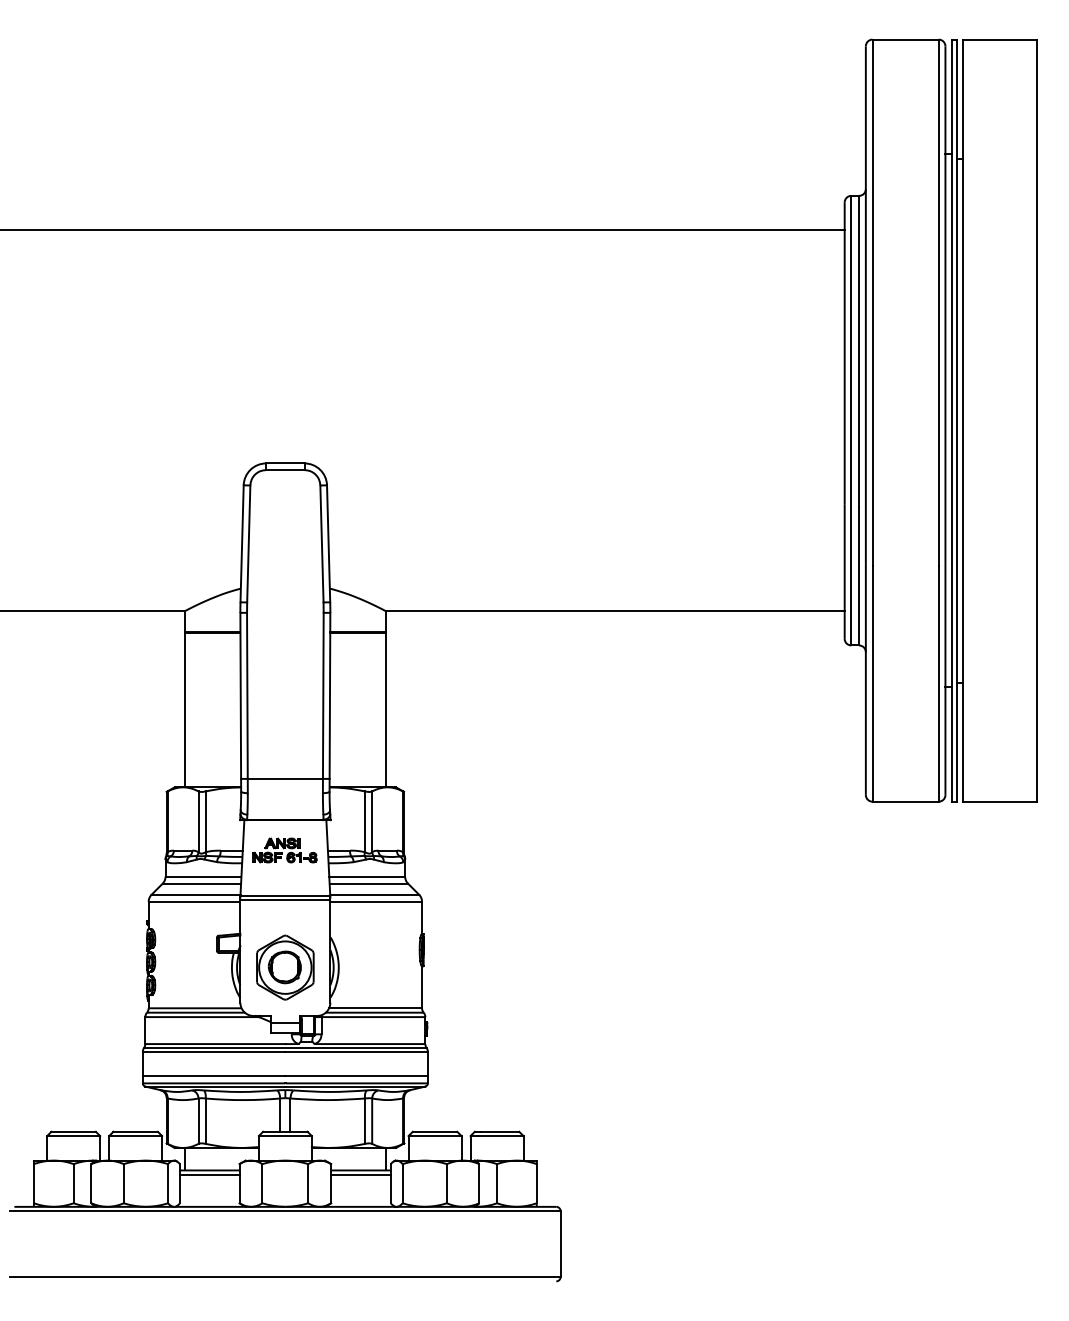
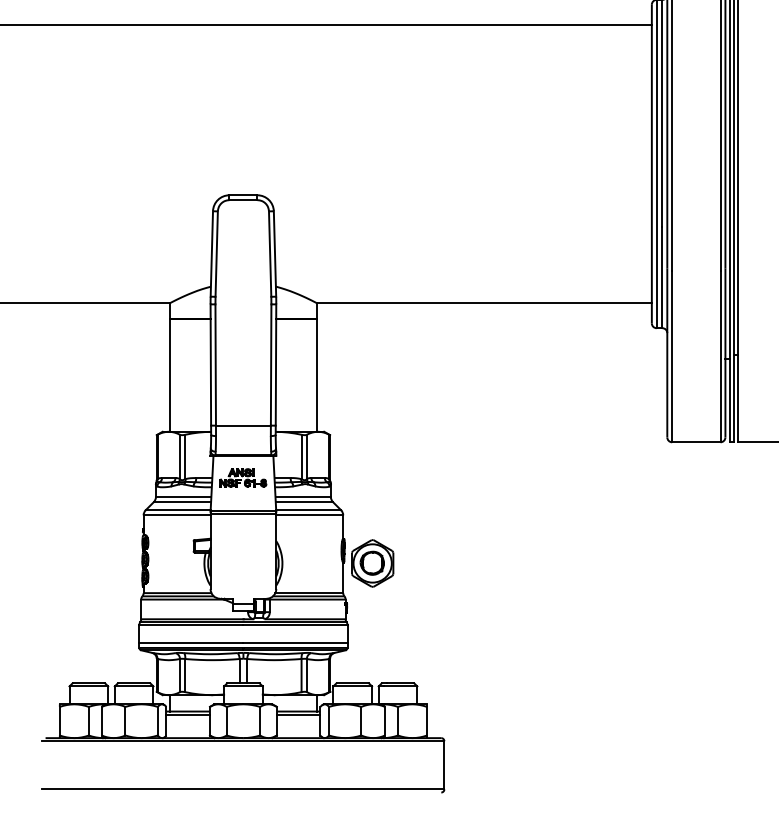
part: (285, 967) -> (372, 563), moved

